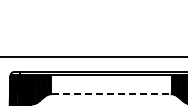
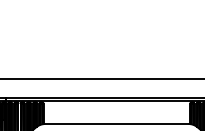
line: (111, 94) -> (117, 124), dashed -> solid

